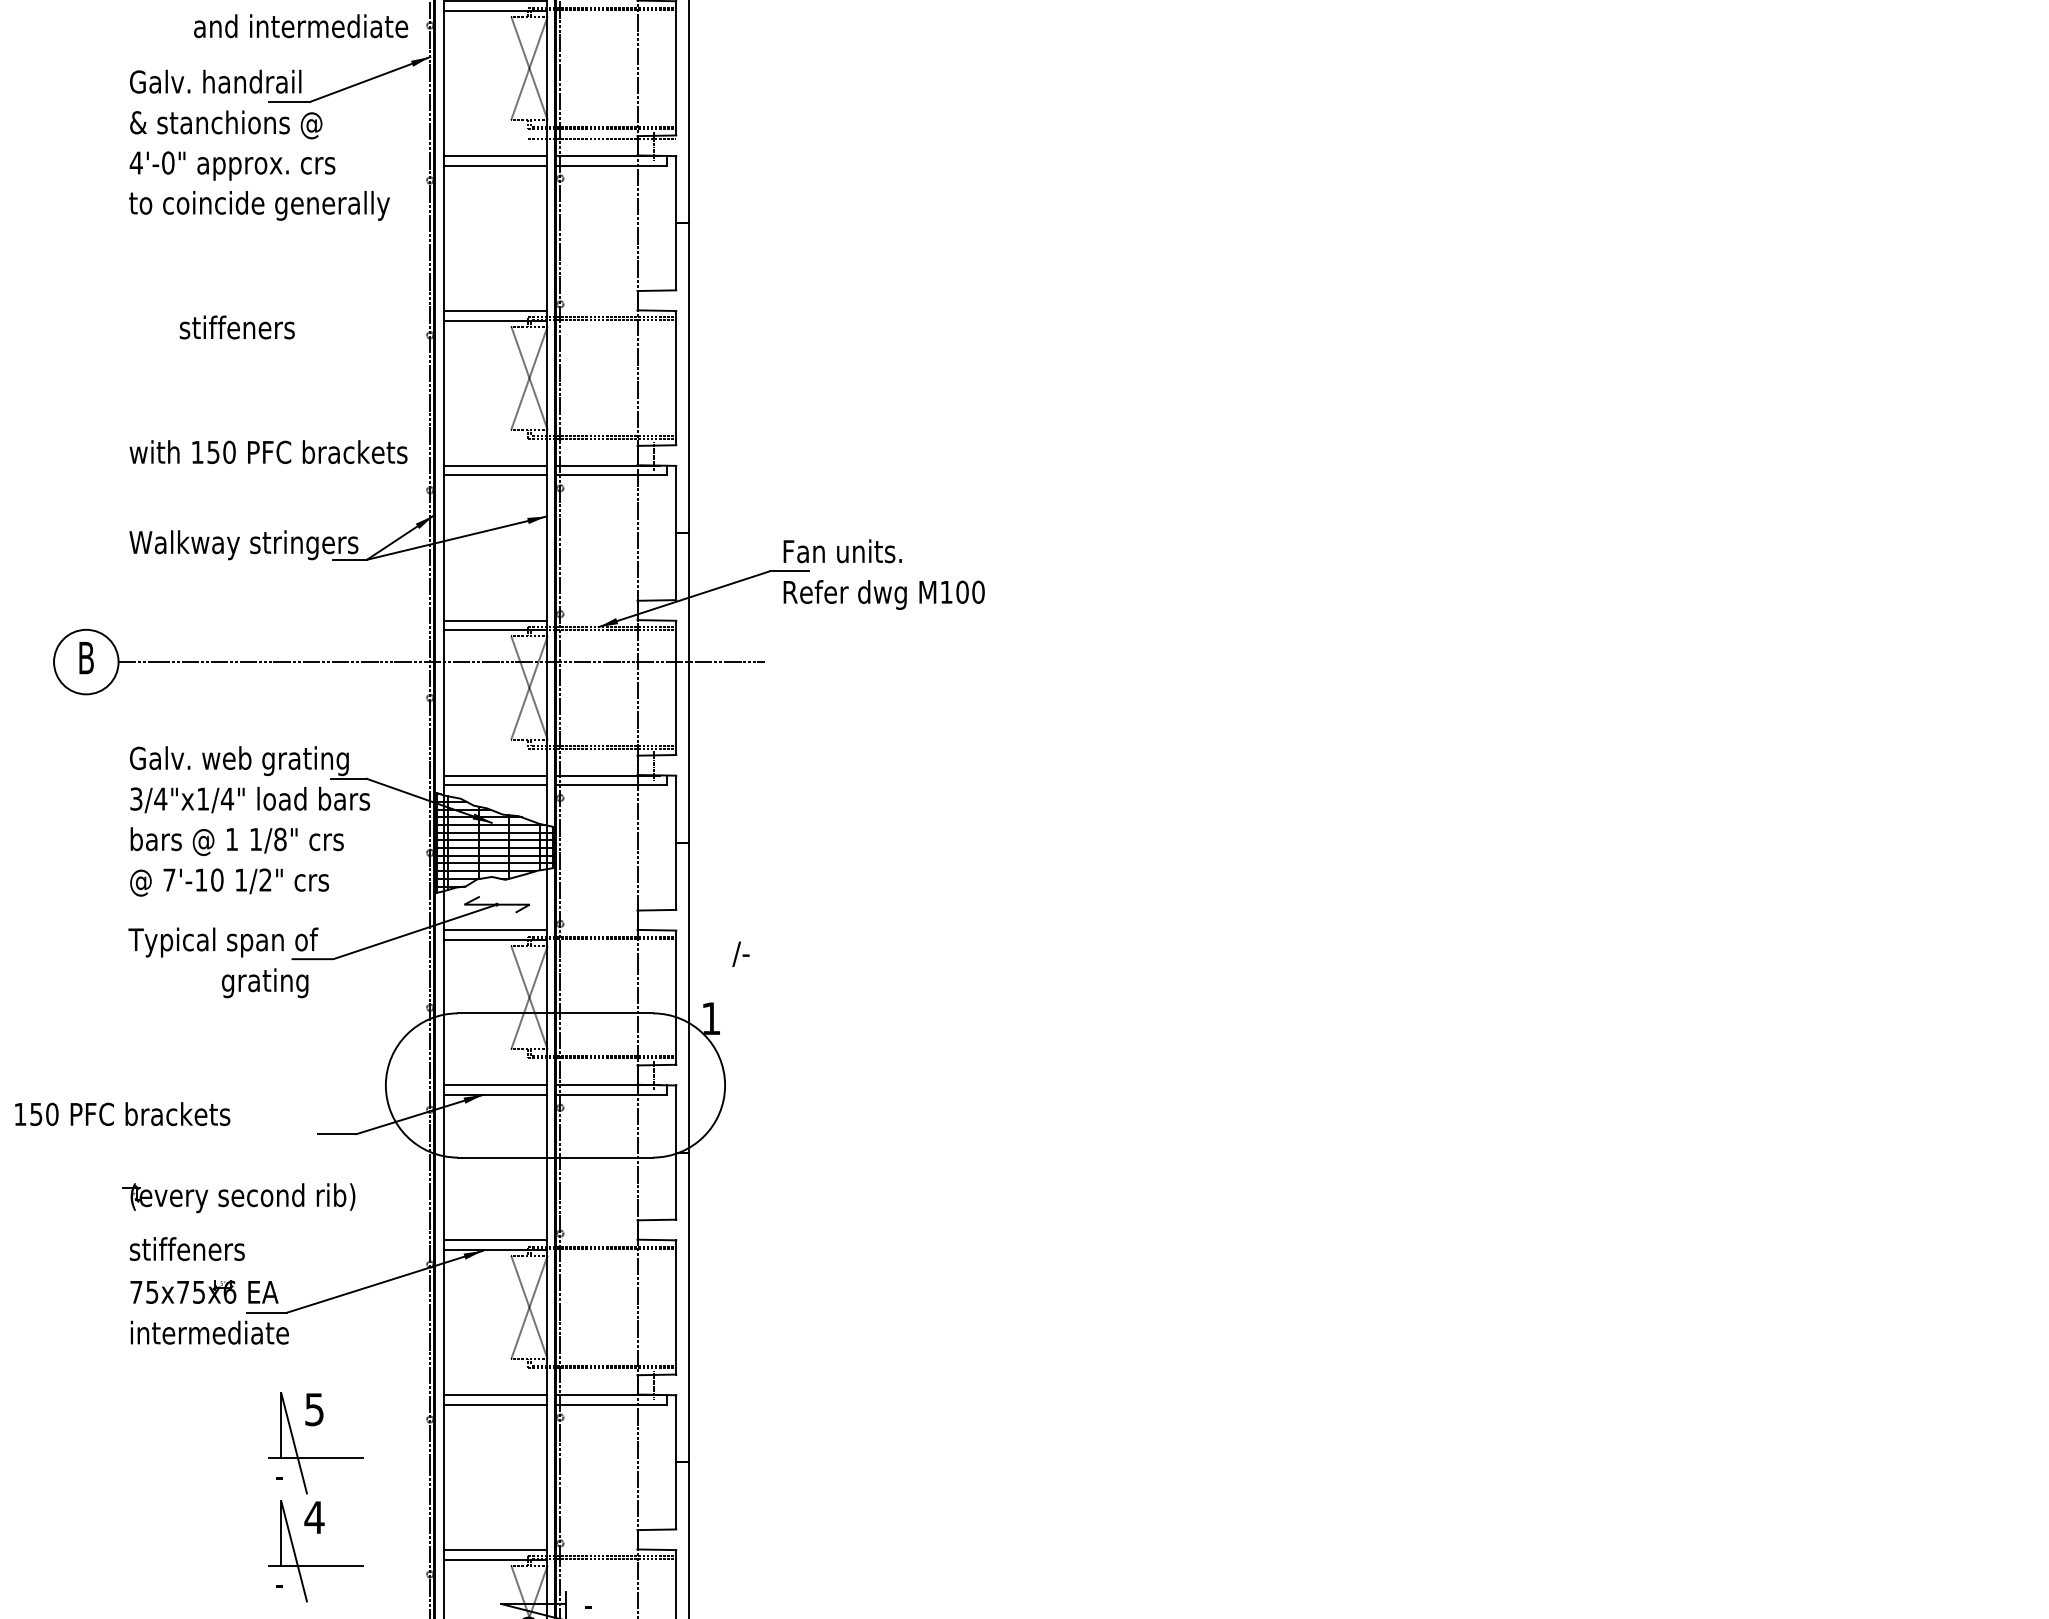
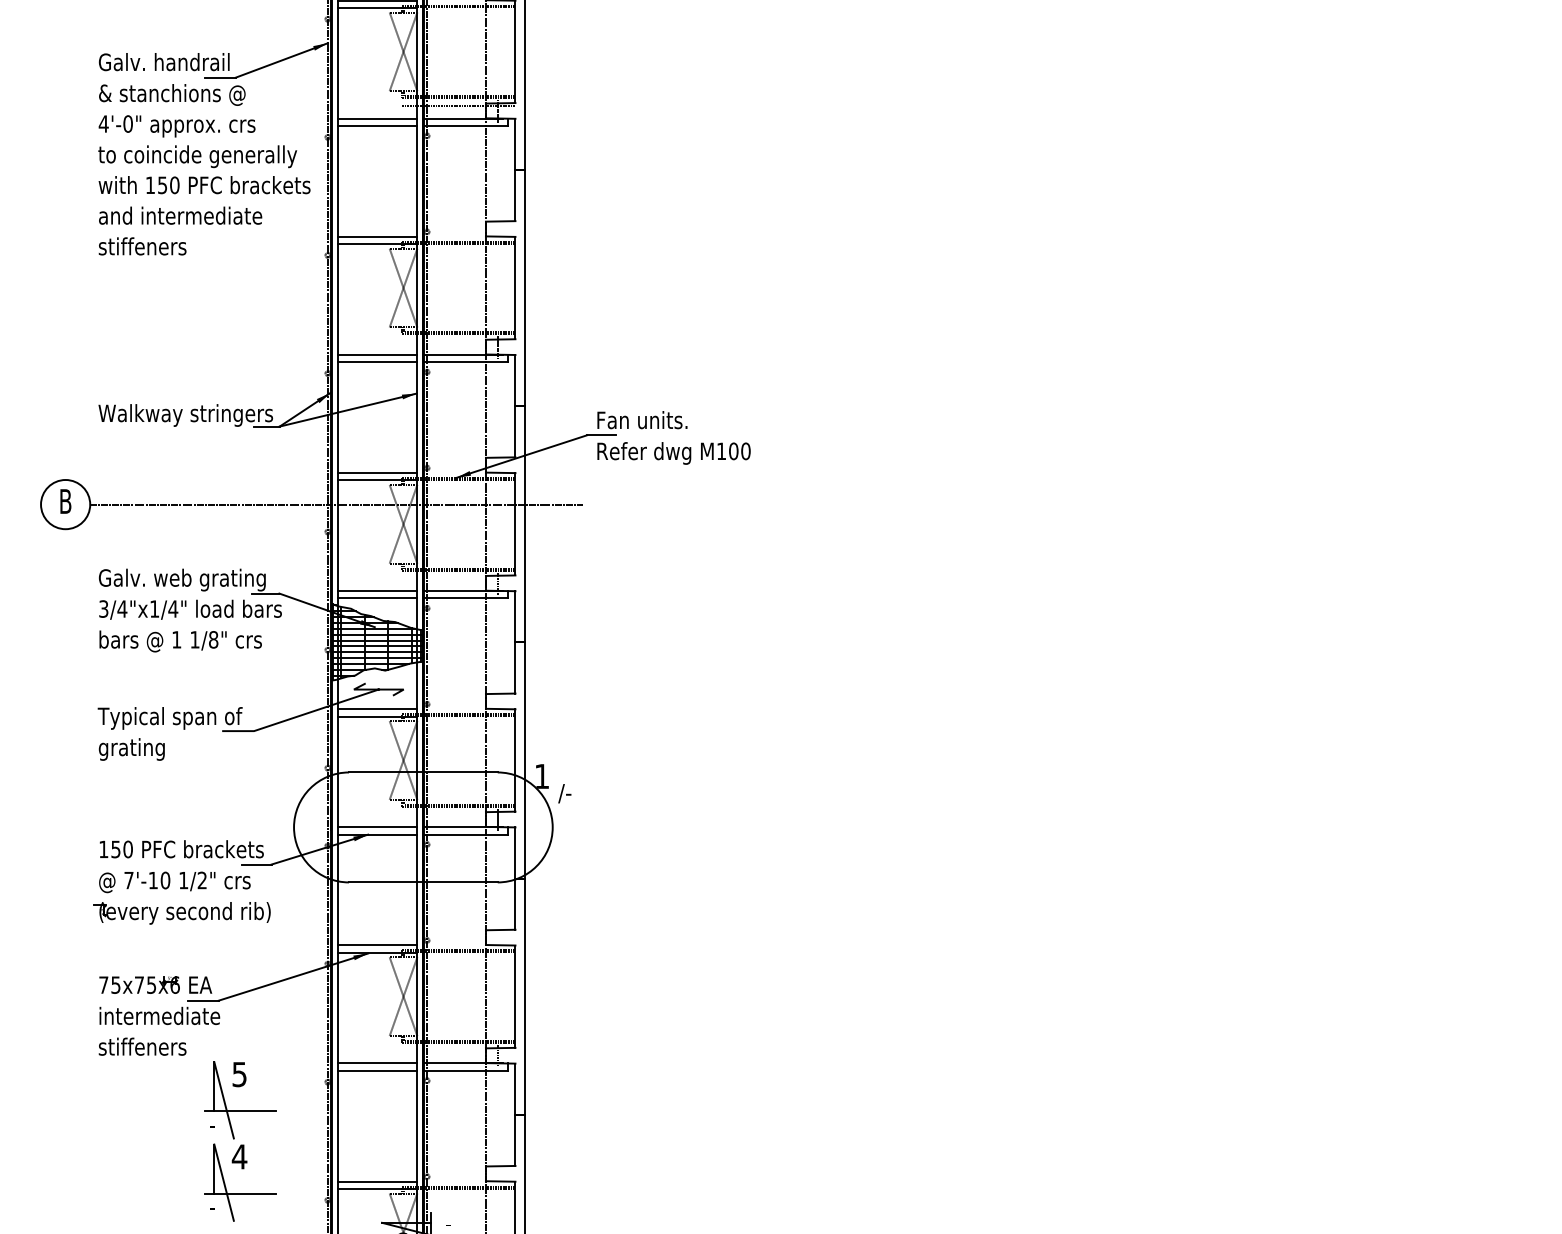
text: (301, 26) -> (180, 215), moved
text: (236, 327) -> (142, 246), moved
text: (268, 451) -> (204, 184), moved
text: (229, 882) -> (174, 882), moved
text: (740, 953) -> (564, 793), moved
text: (265, 983) -> (132, 749), moved
text: (122, 1113) -> (181, 848), moved
text: (186, 1248) -> (142, 1046), moved

